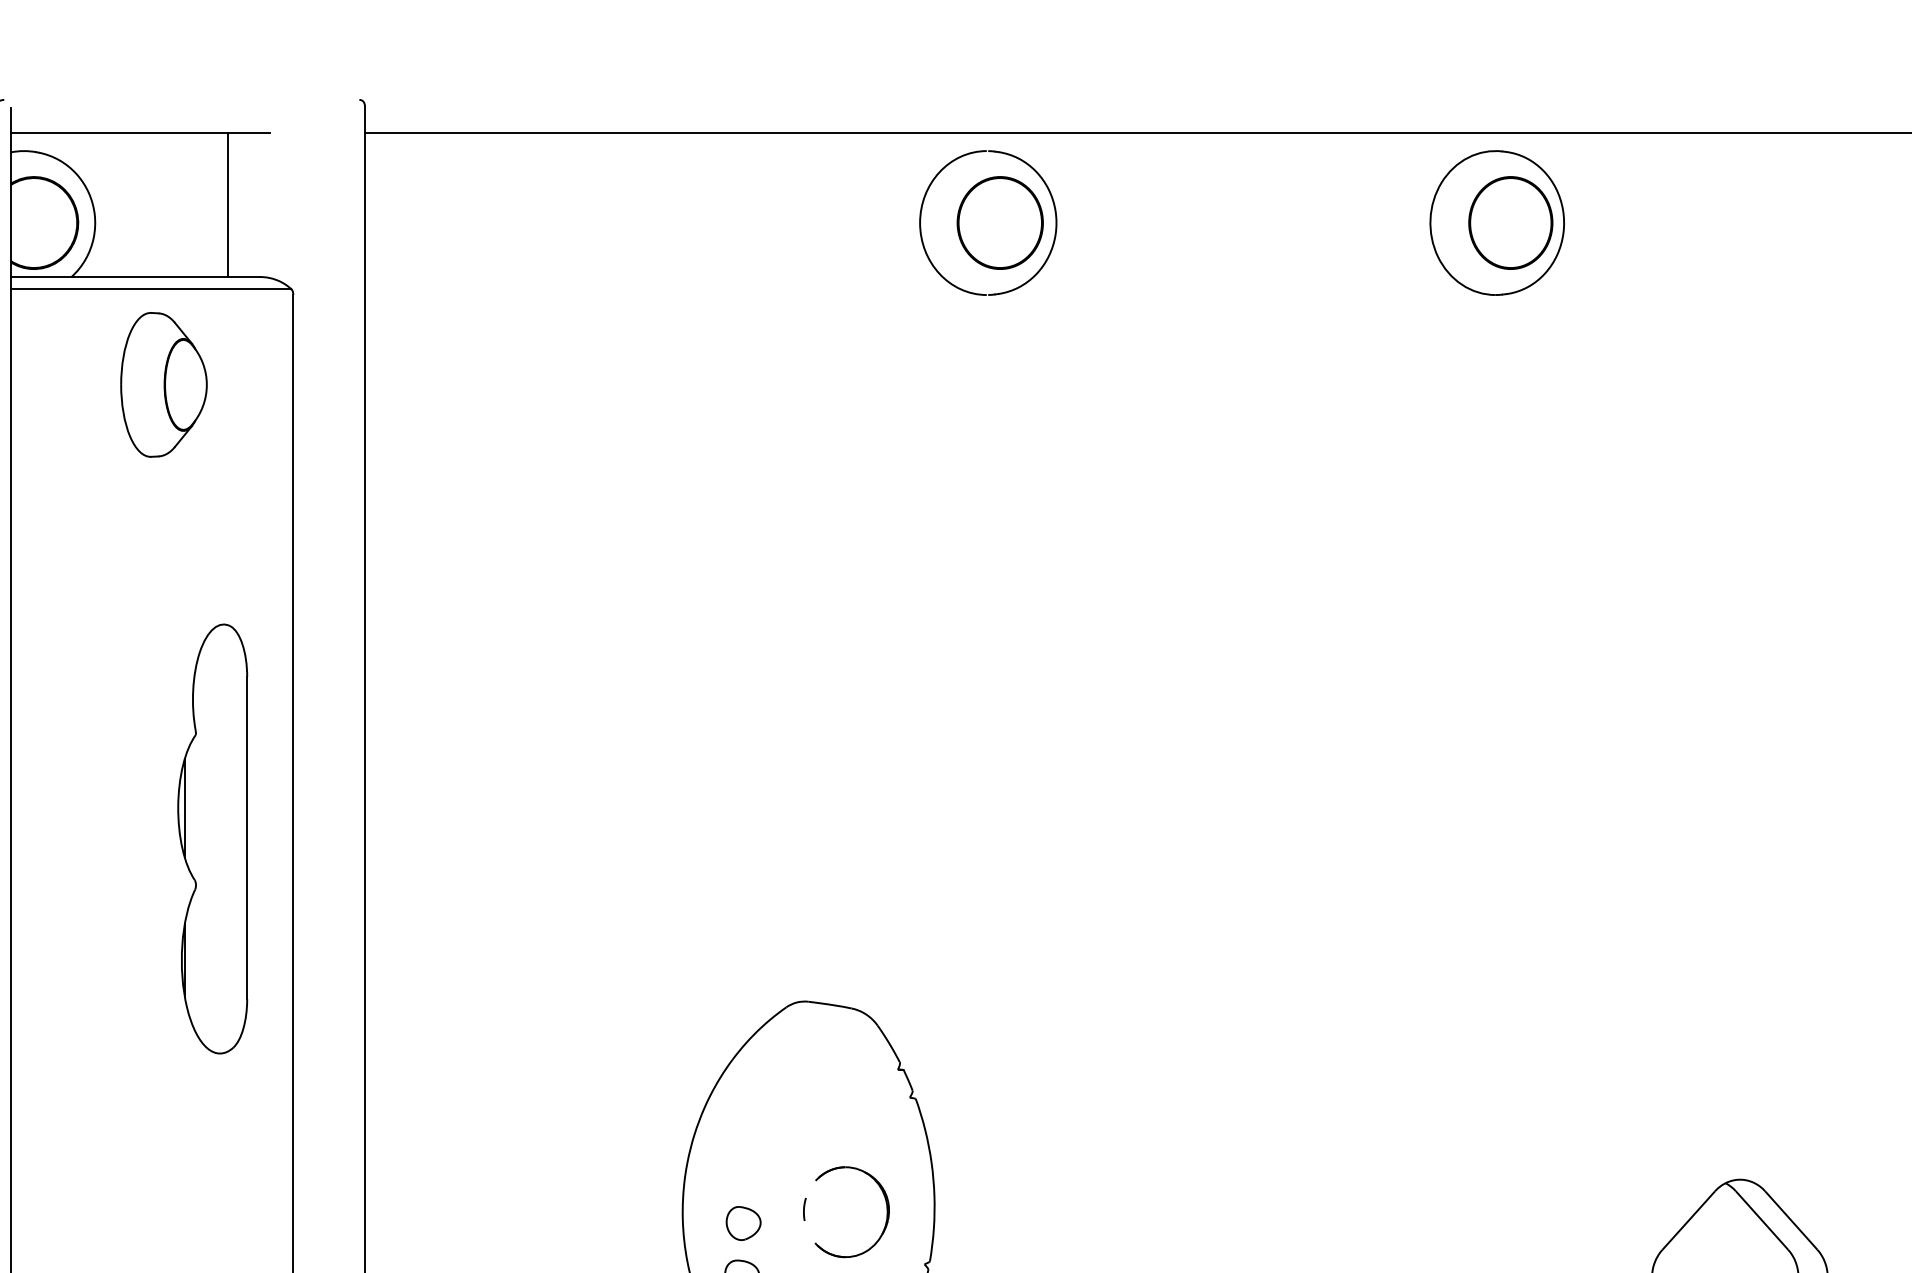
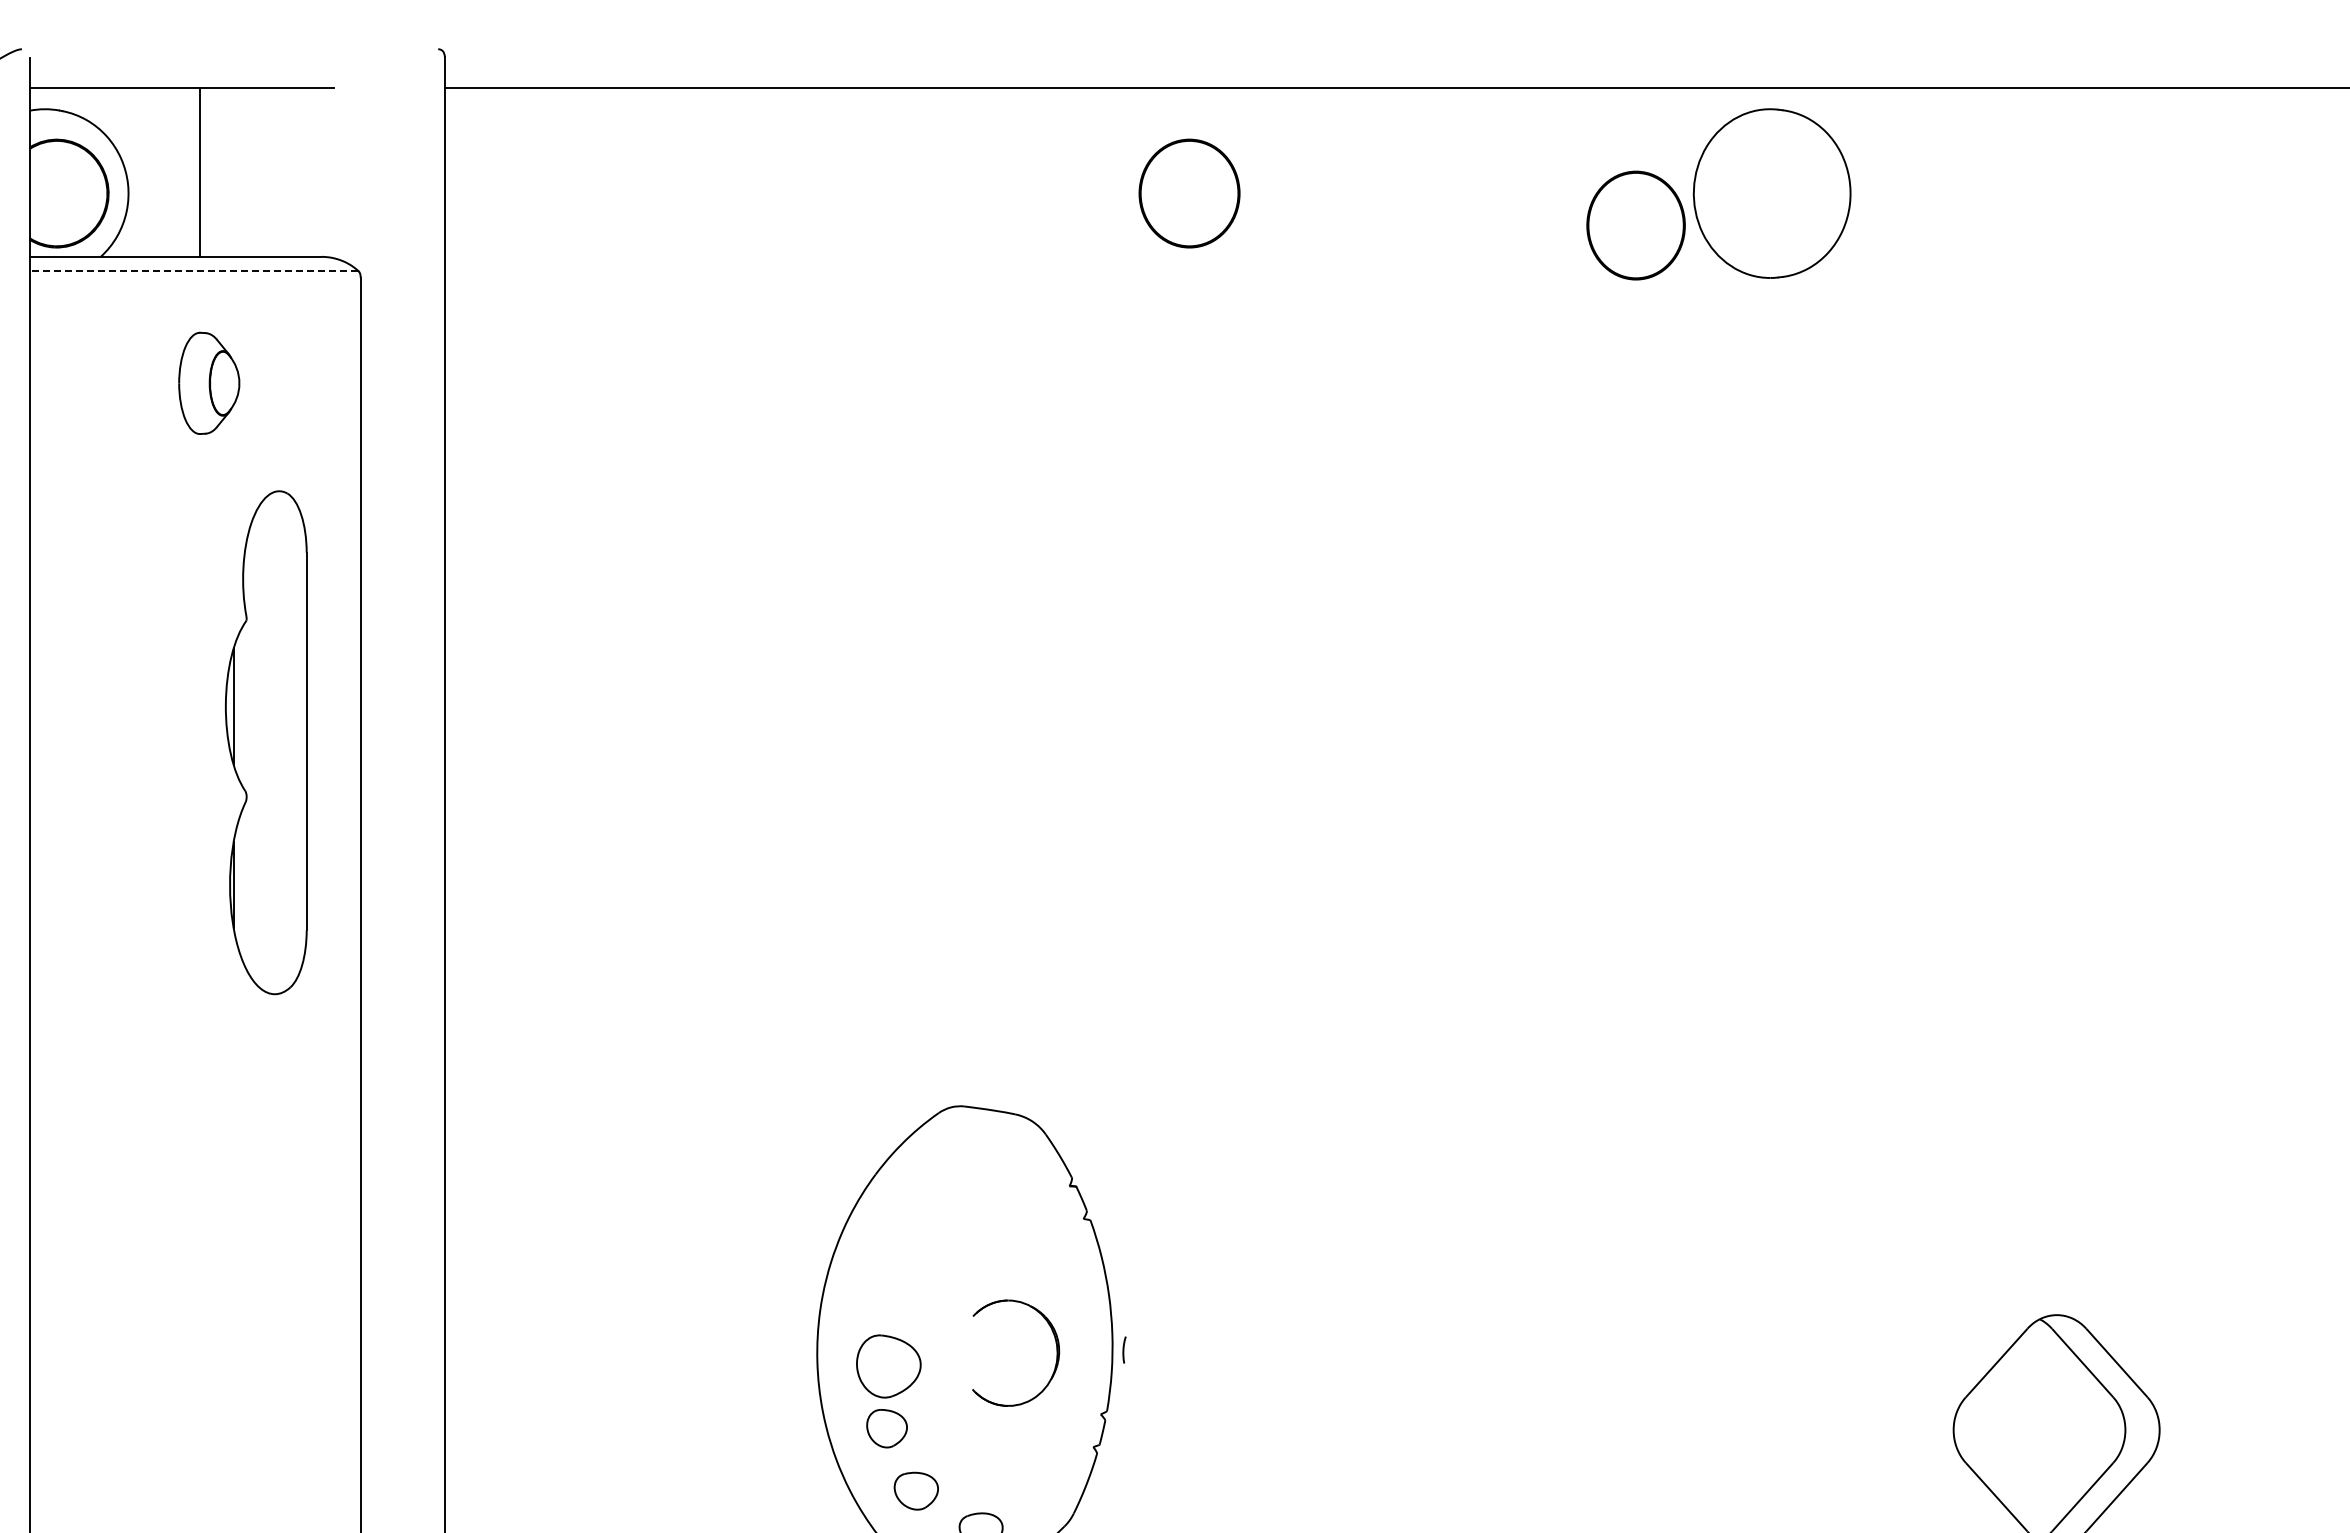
line: (228, 205) -> (199, 172), moved
part: (921, 214) -> (1097, 183), removed
part: (1510, 222) -> (1635, 225), moved
line: (150, 289) -> (193, 271), solid -> dashed
part: (164, 385) -> (209, 383), size x0.6
part: (212, 838) -> (266, 742), moved
line: (804, 1209) -> (1124, 1349), moved
part: (743, 1223) -> (888, 1366), size x1.6

